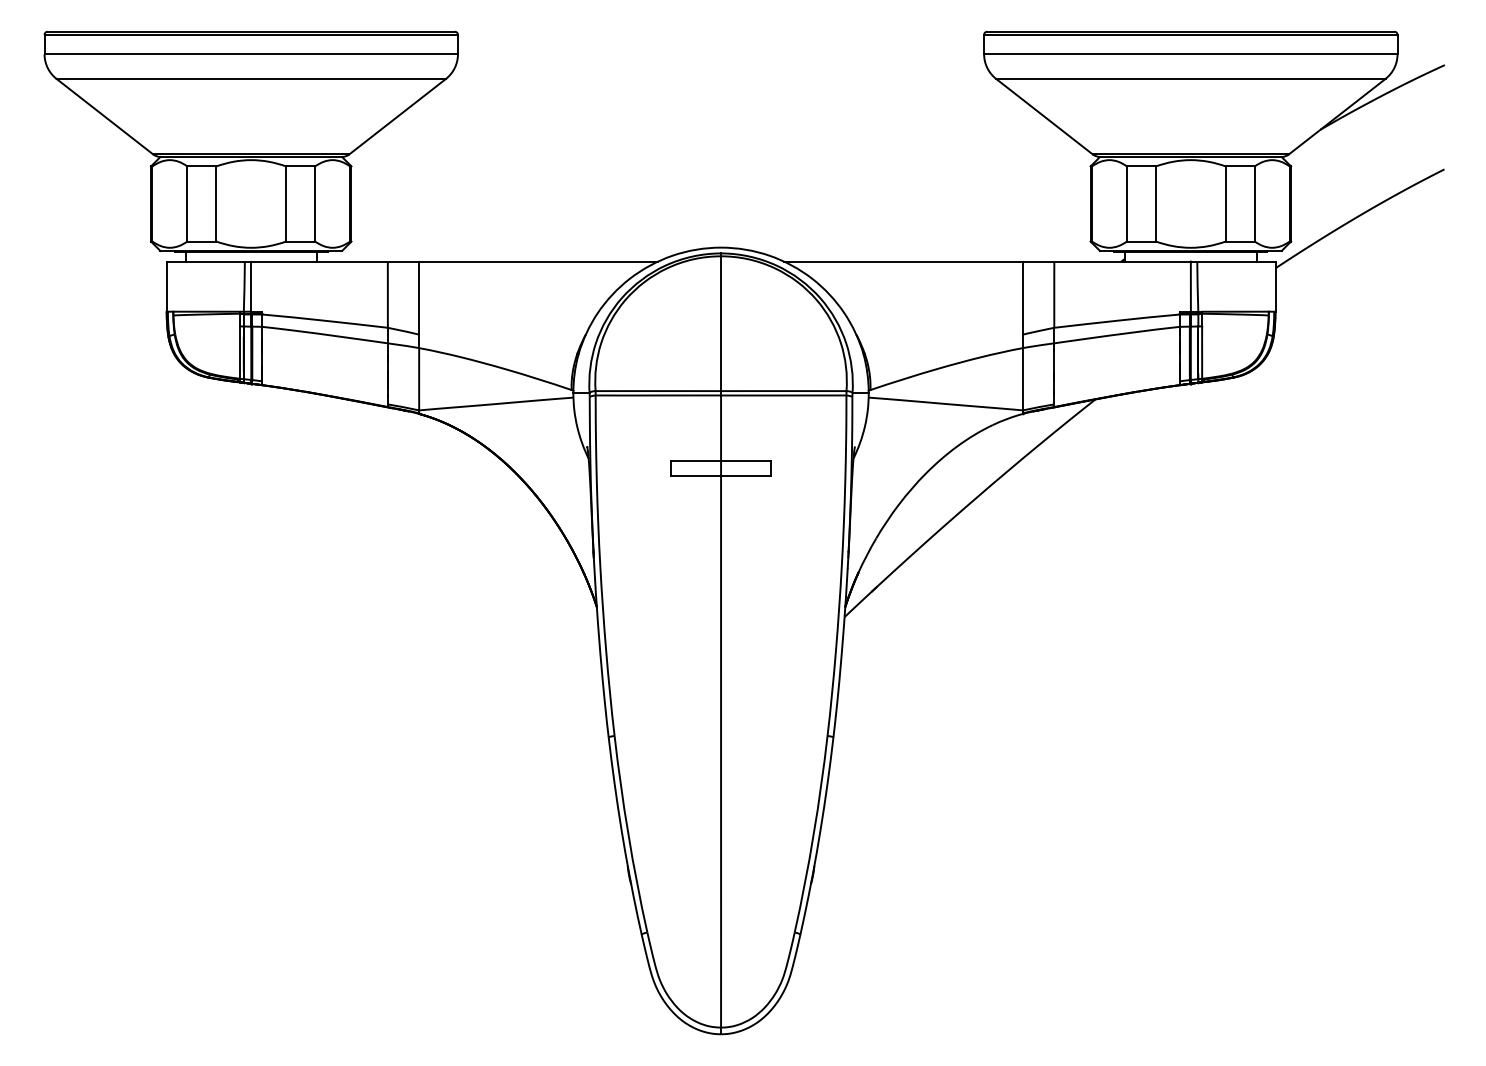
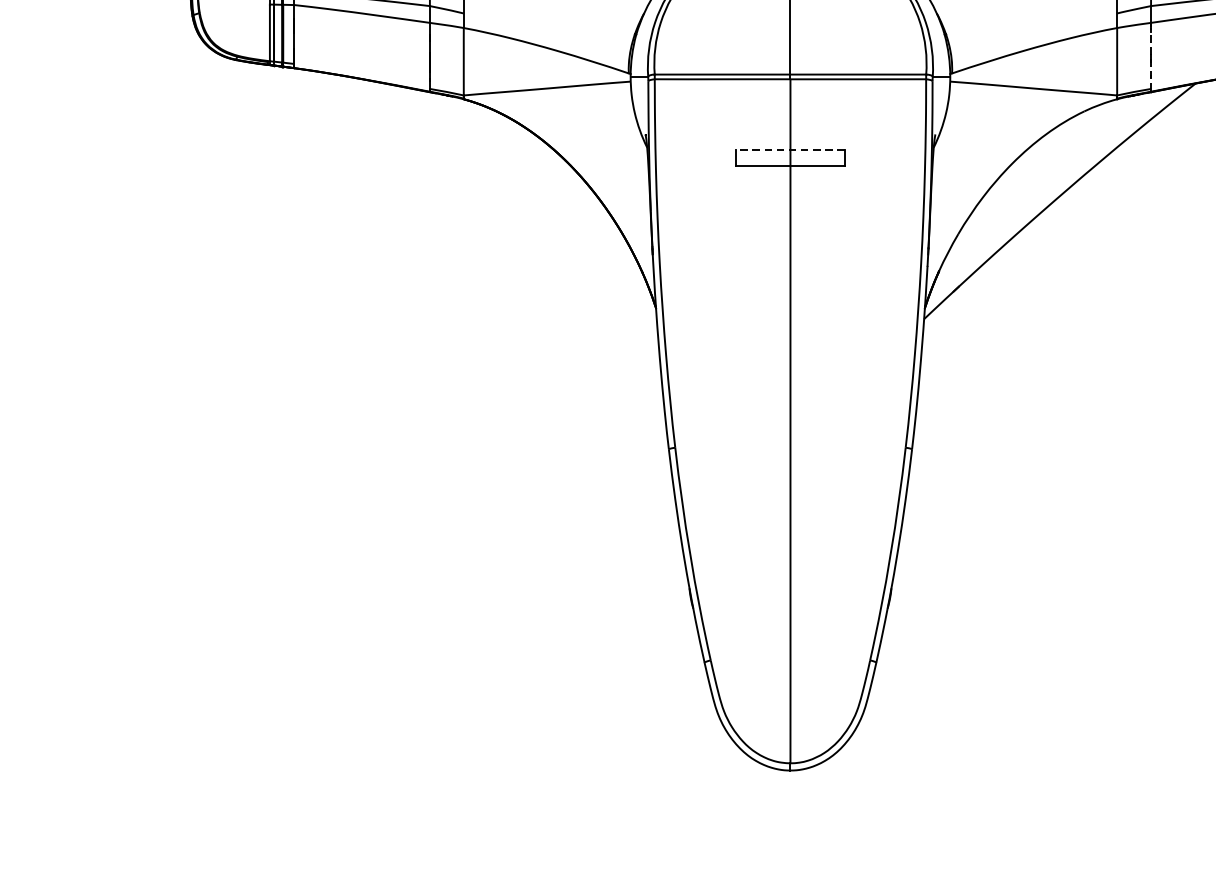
line: (1054, 375) -> (1151, 57), solid -> dashed
line: (720, 460) -> (789, 149), solid -> dashed

